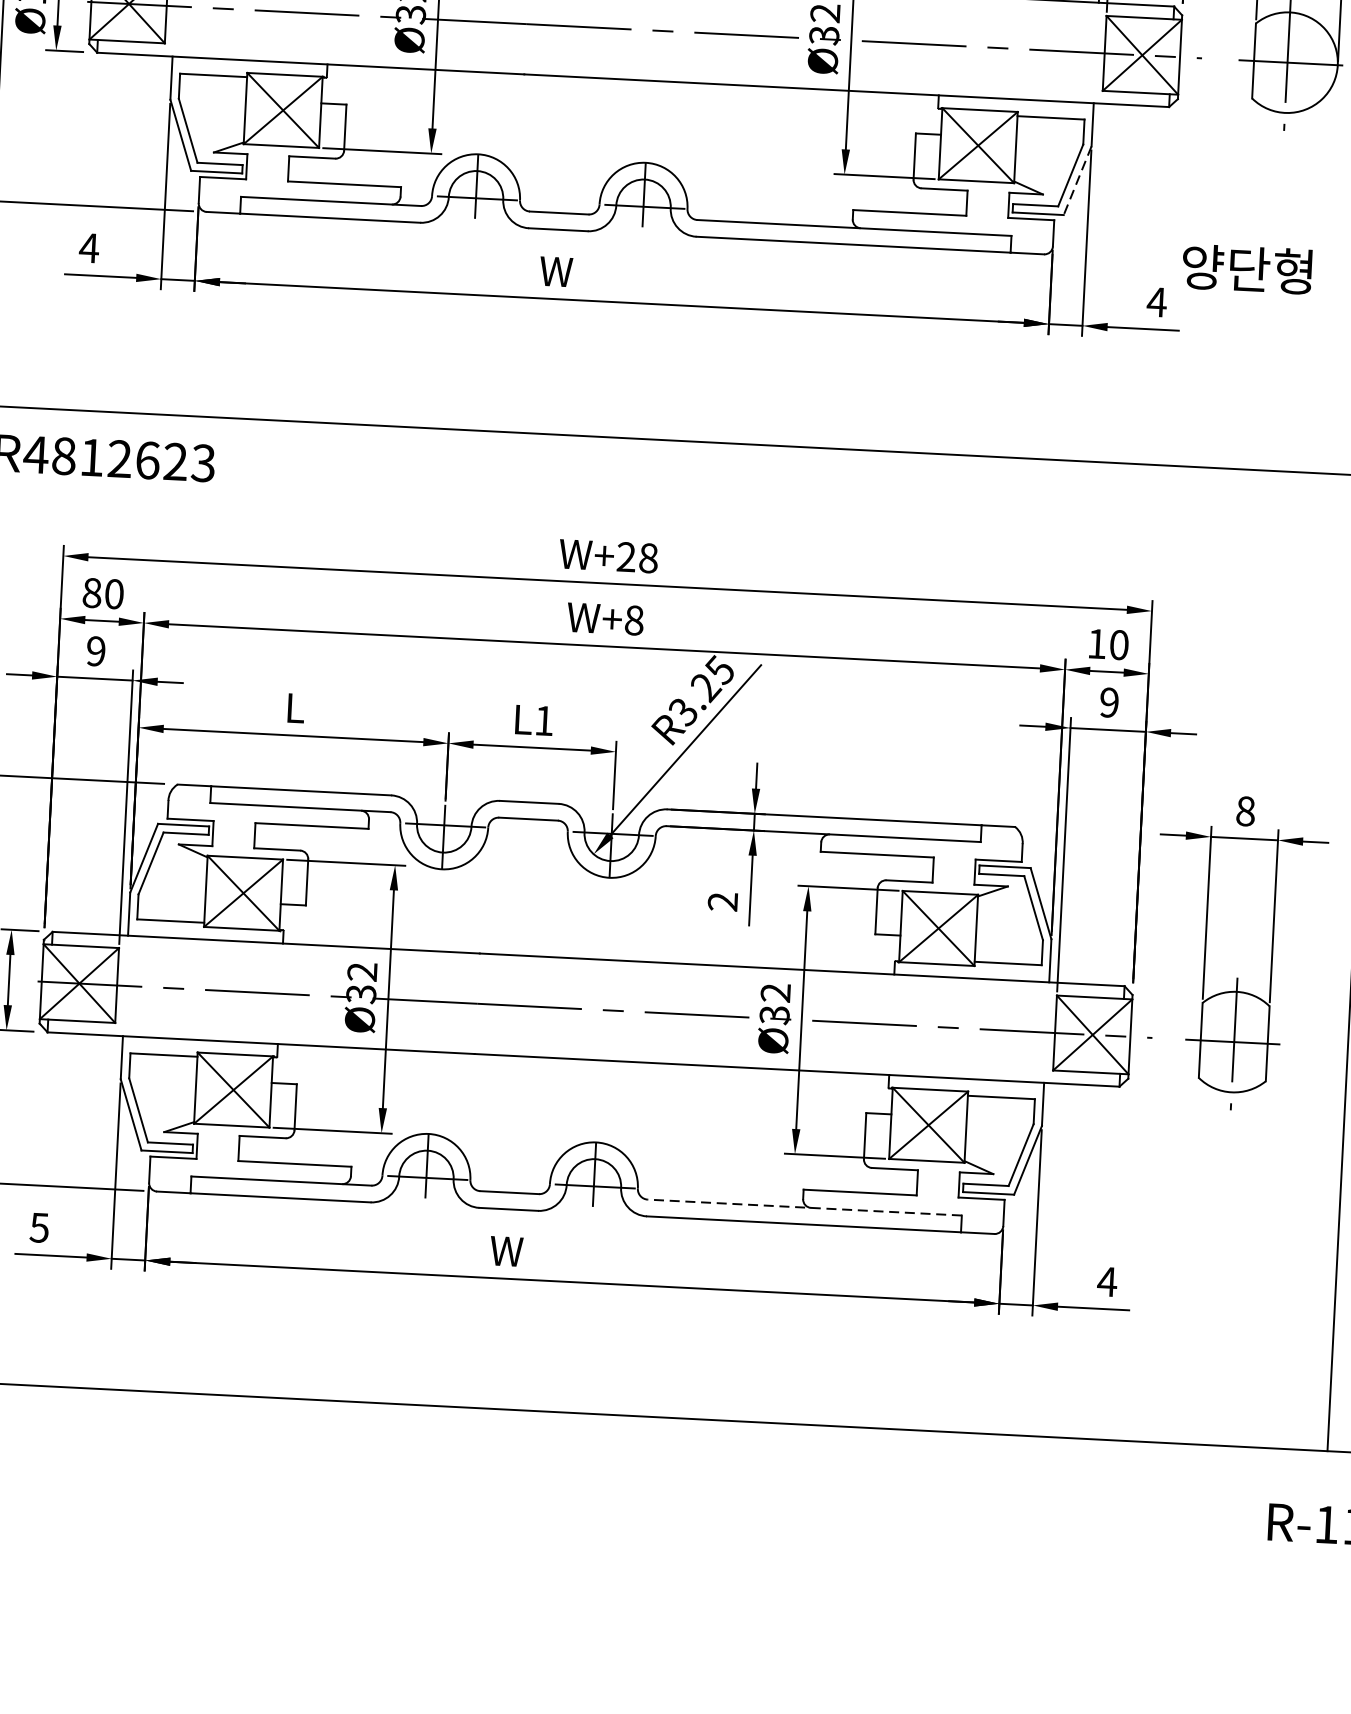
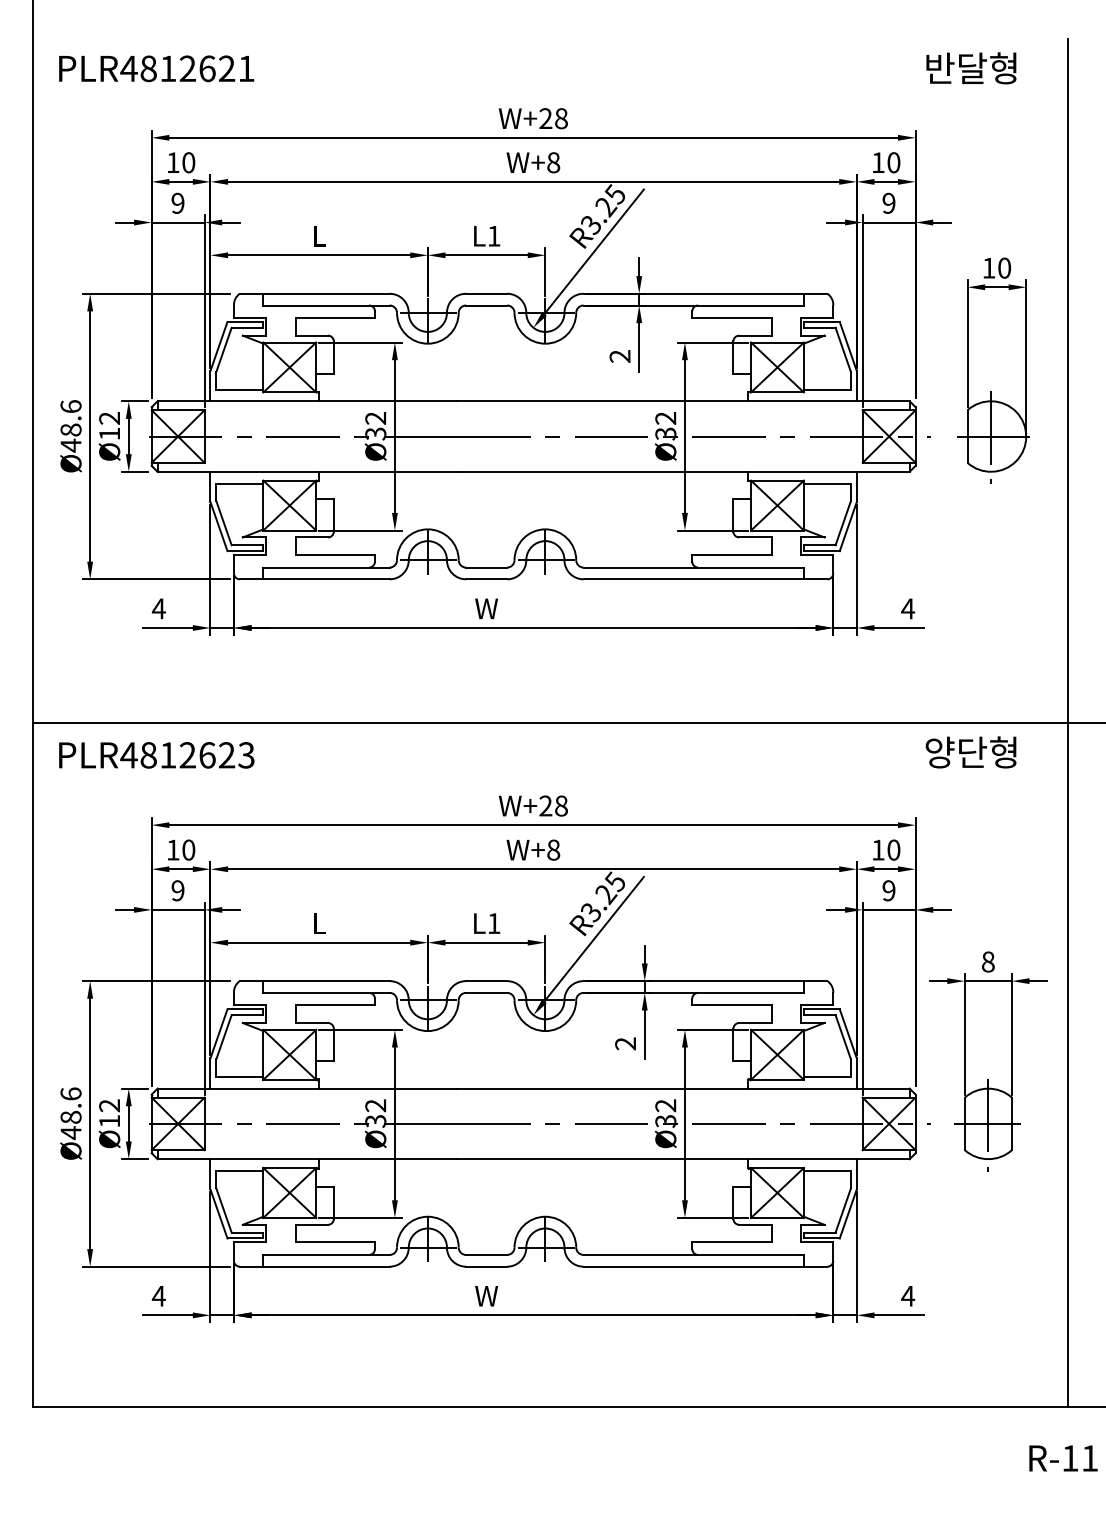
line: (1077, 180) -> (848, 526), dashed -> solid
text: (1246, 269) -> (970, 752), moved
text: (91, 592) -> (172, 849), 80 -> 10
line: (804, 1206) -> (693, 1254), dashed -> solid
text: (38, 1228) -> (158, 1296), 5 -> 4

